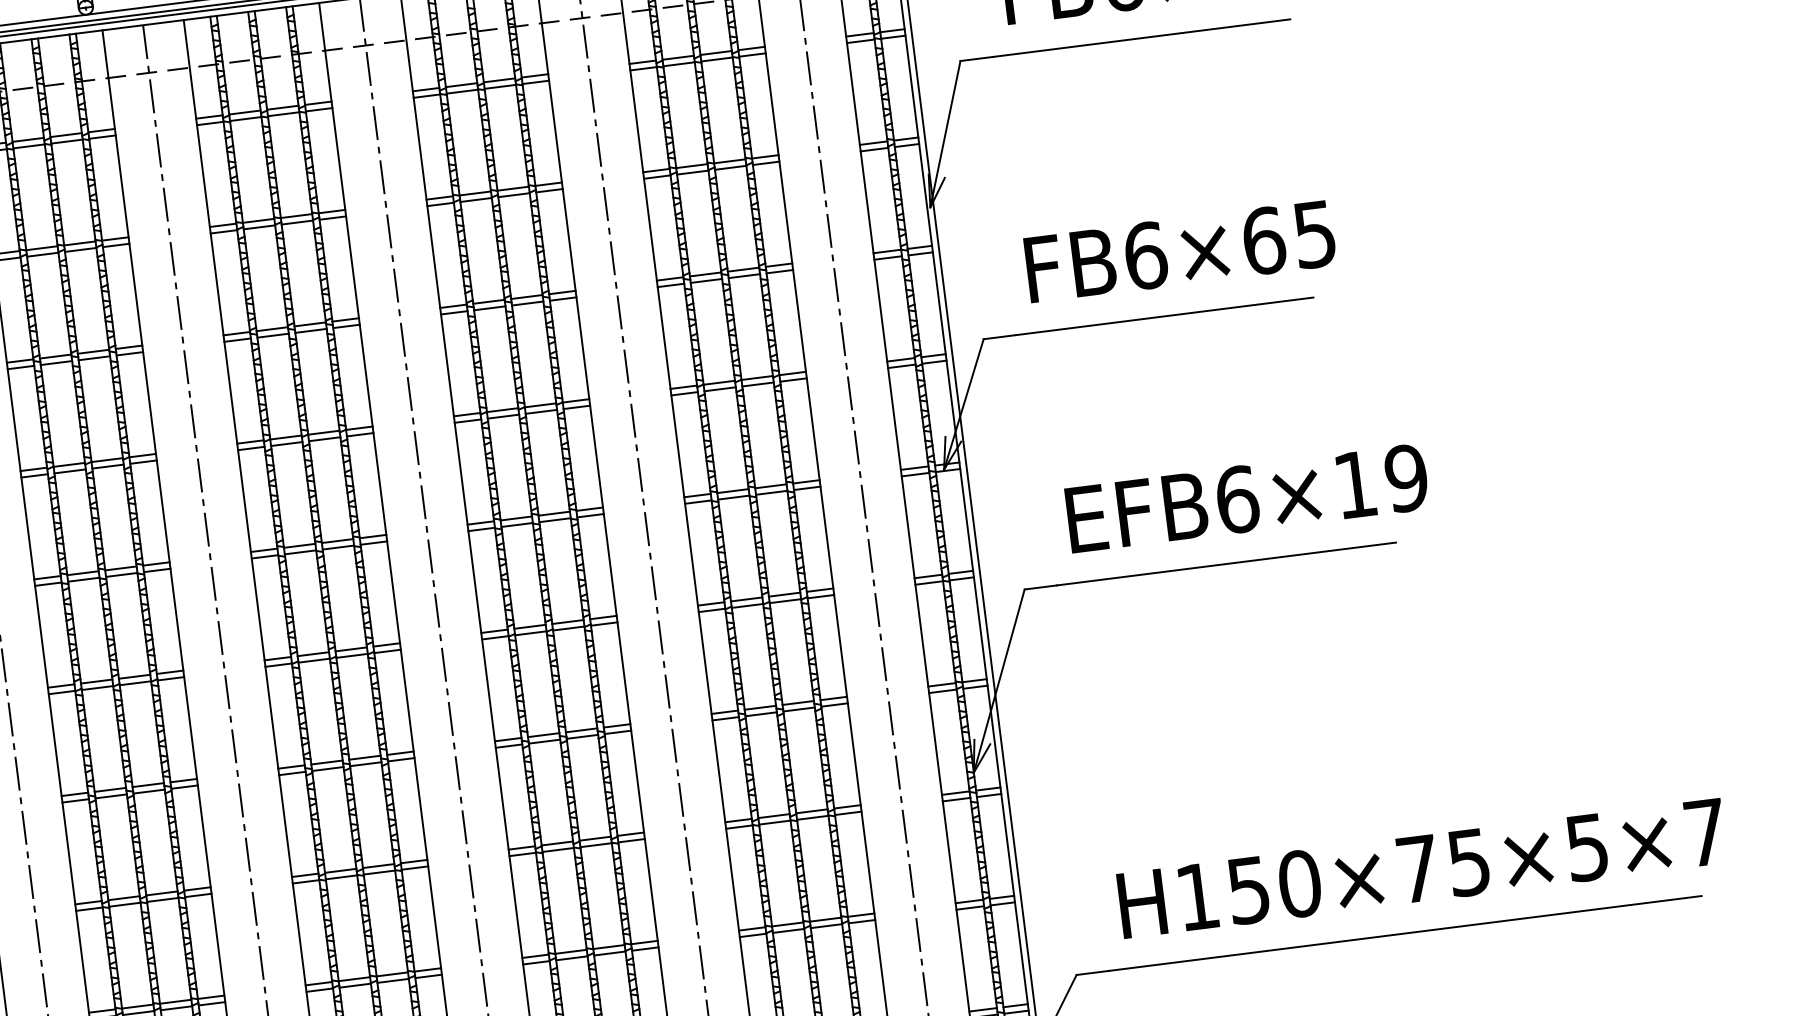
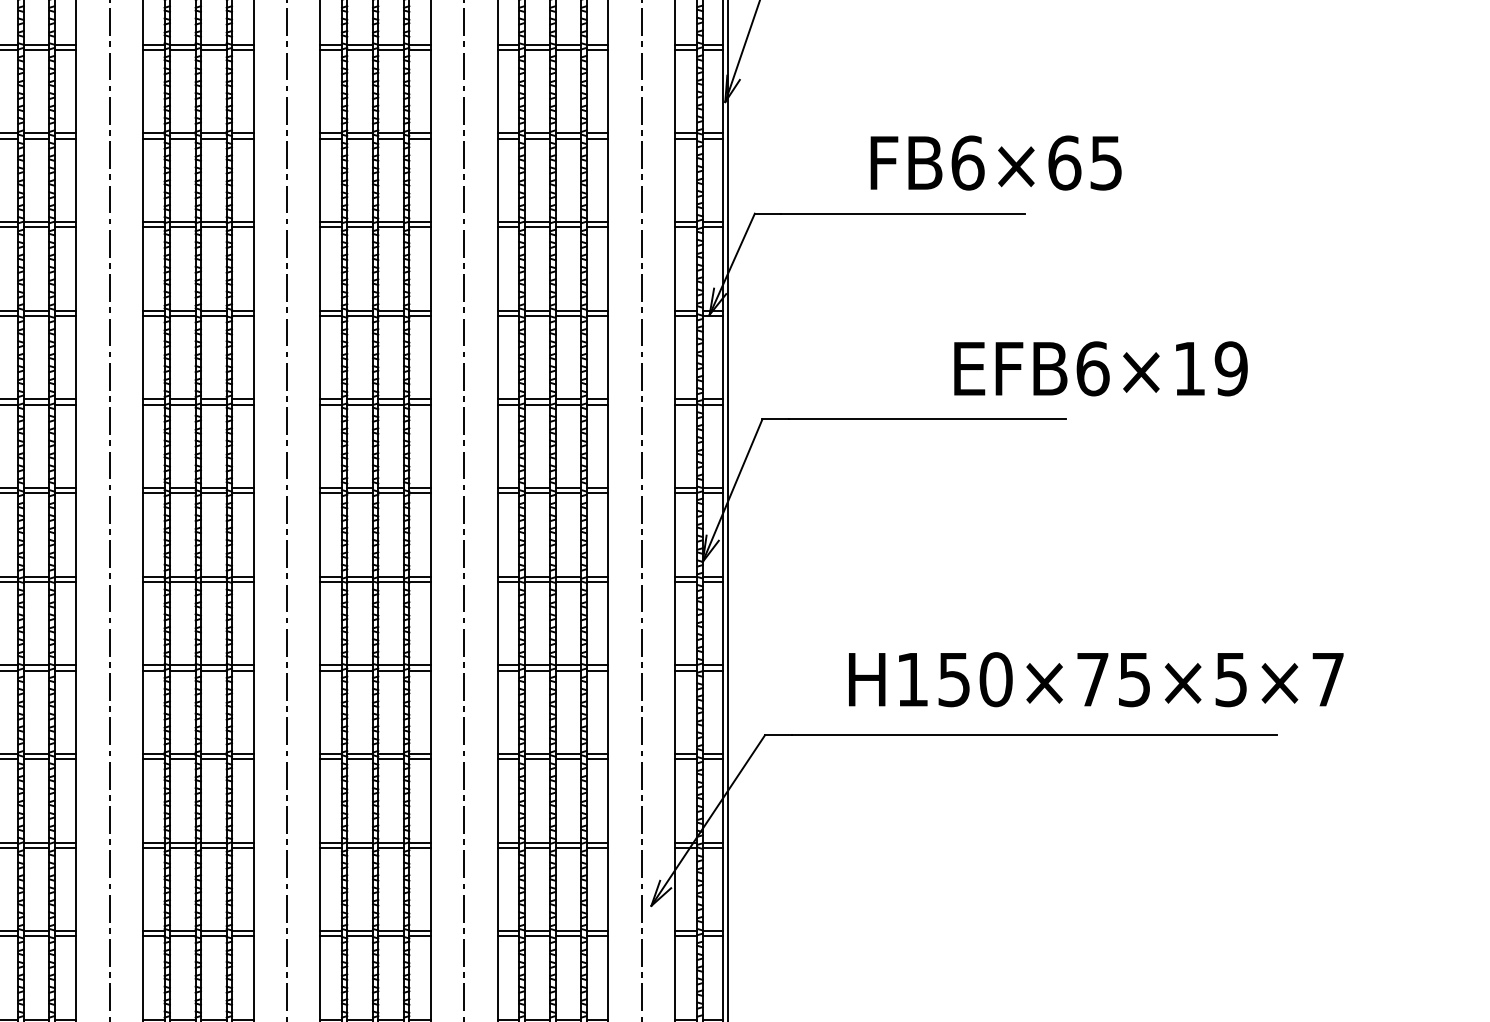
text: (1179, 250) -> (995, 162), moved
text: (1246, 498) -> (1100, 368), moved
text: (1422, 868) -> (1096, 679), moved

